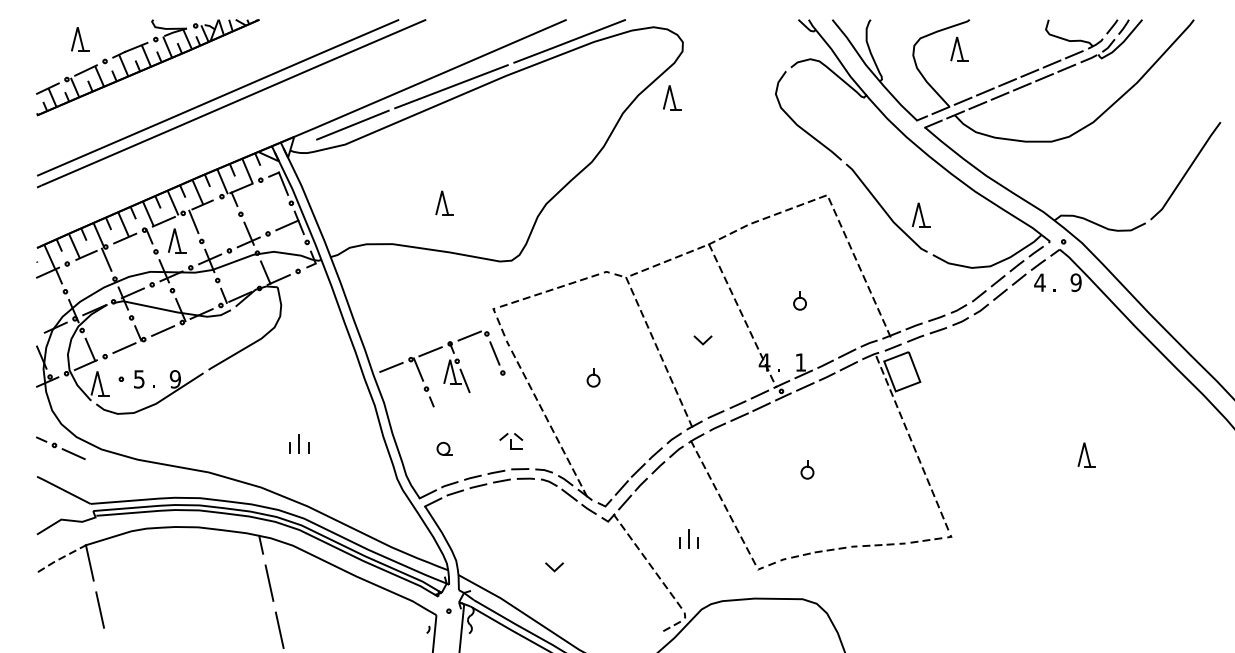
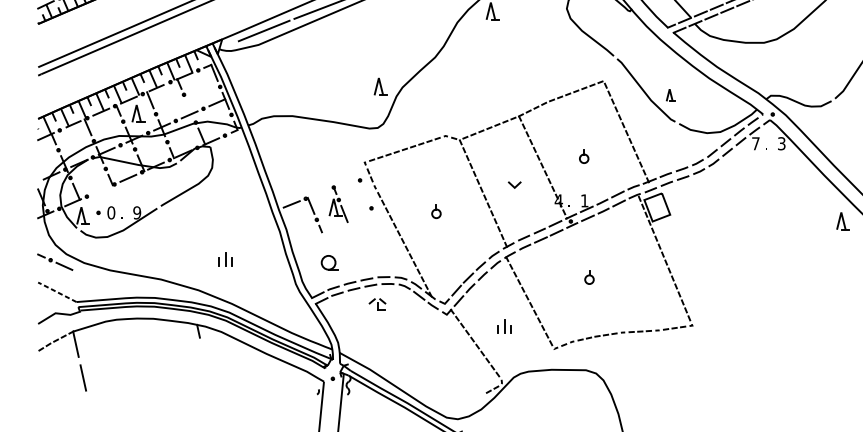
part: (444, 202) -> (380, 86), moved
part: (921, 214) -> (671, 94), size x0.7
line: (248, 233) -> (189, 108), removed
text: (1039, 282) -> (755, 143), 4 -> 7
text: (1075, 282) -> (781, 143), 9 -> 3
line: (469, 335) -> (347, 181), removed
line: (124, 347) -> (100, 190), removed
line: (430, 351) -> (319, 192), removed
line: (494, 353) -> (365, 194), removed
text: (138, 379) -> (110, 213), 5 -> 0
part: (511, 441) -> (377, 304), moved
part: (444, 448) -> (329, 262), size x1.6
part: (1086, 454) -> (842, 220), moved
line: (63, 489) -> (57, 291), solid -> dashed
line: (553, 568) -> (407, 348), removed
line: (269, 582) -> (204, 358), removed
line: (279, 629) -> (211, 391), removed

